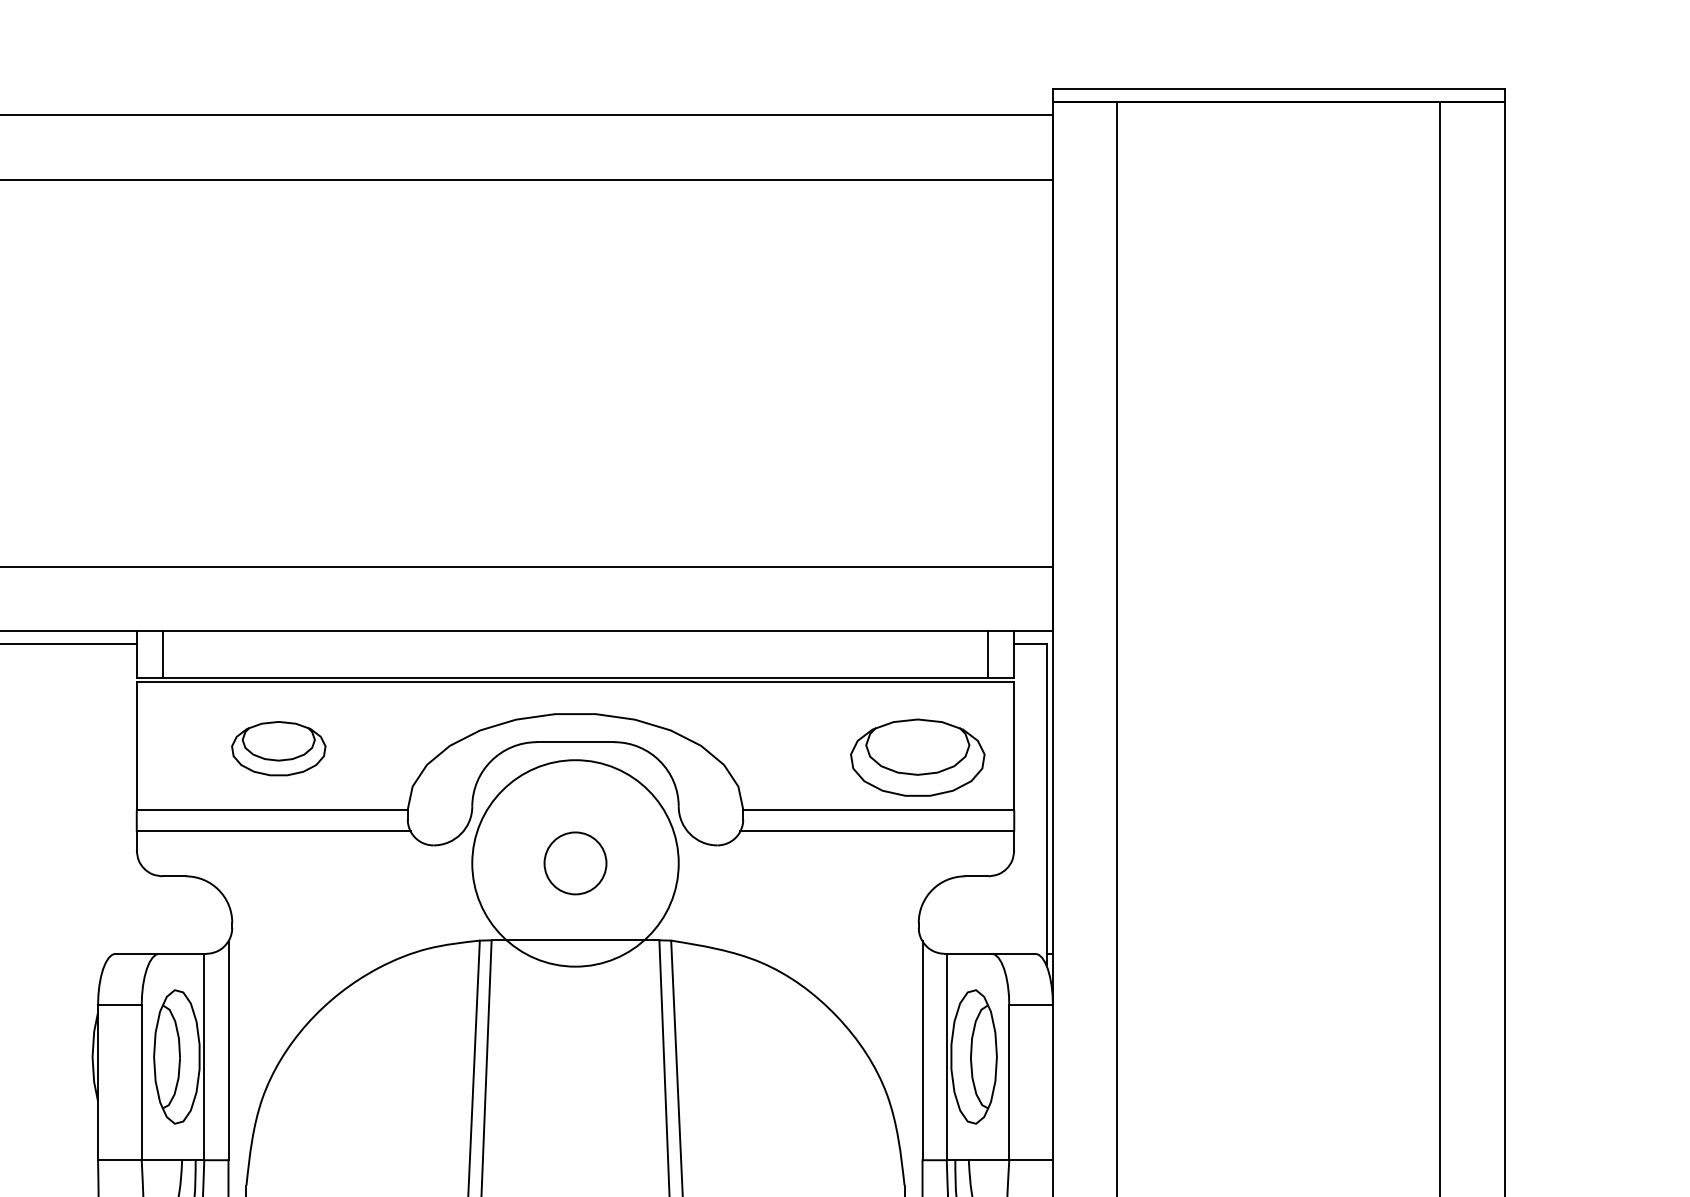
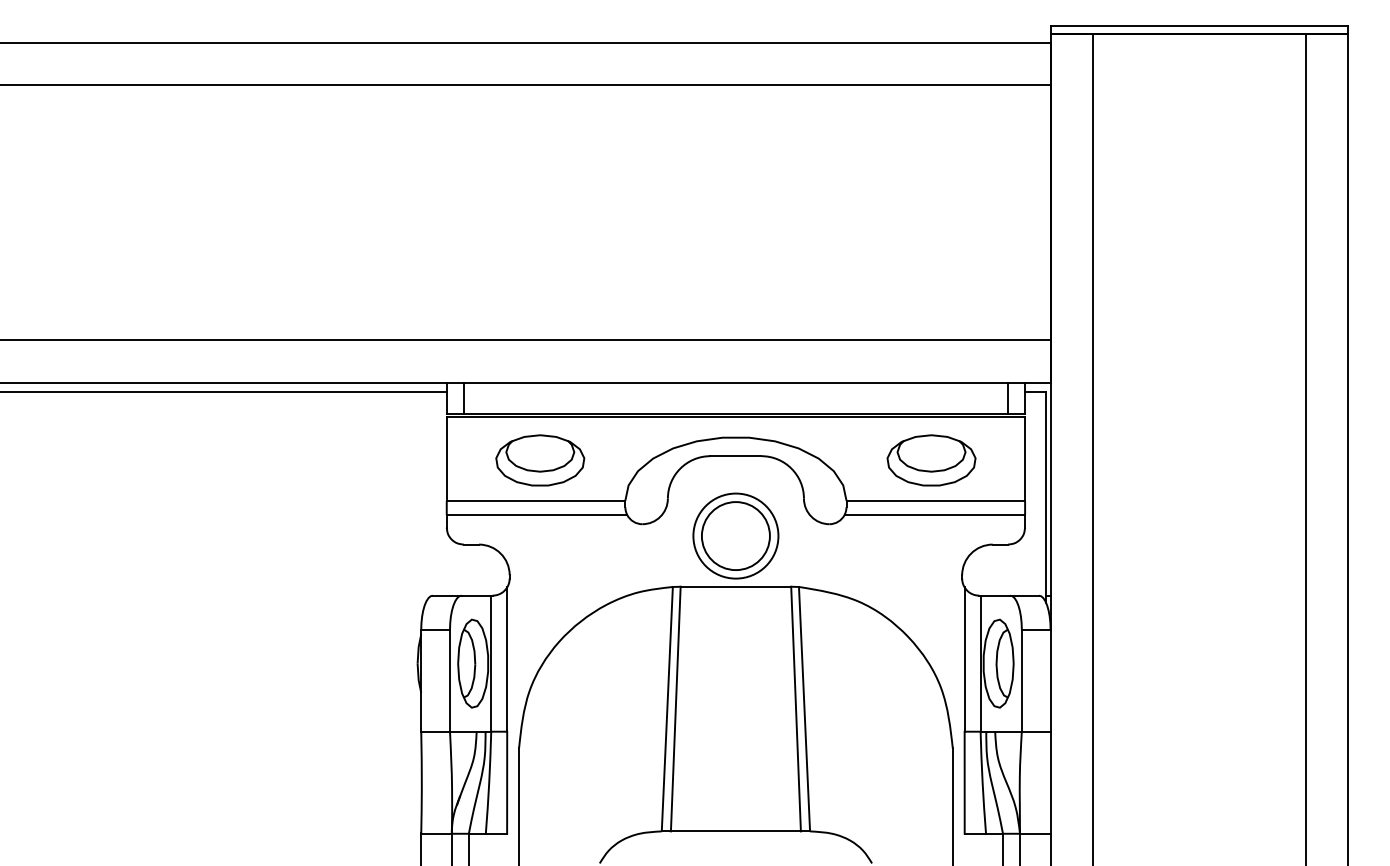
part: (279, 748) -> (540, 460), size x1.43
part: (917, 757) -> (931, 460), moved
circle: (574, 862) -> (735, 535), size x0.62
circle: (574, 864) -> (735, 536), size x1.67

